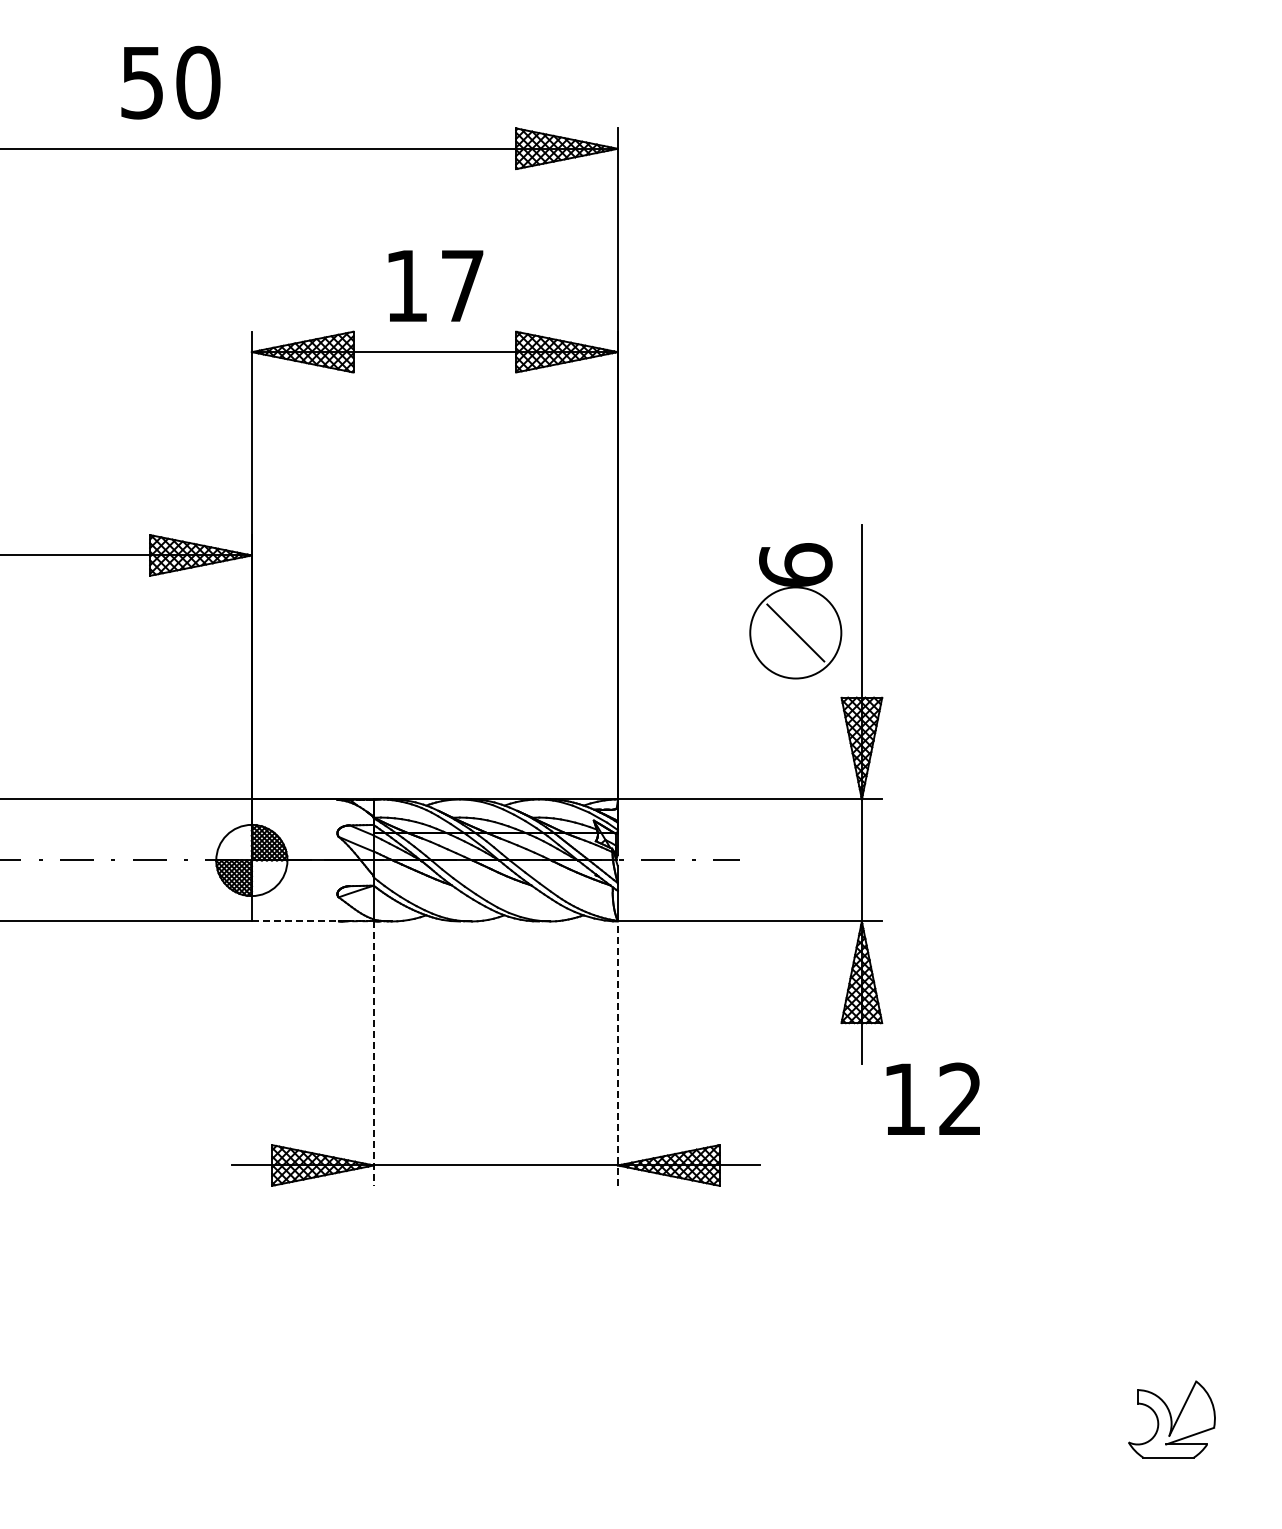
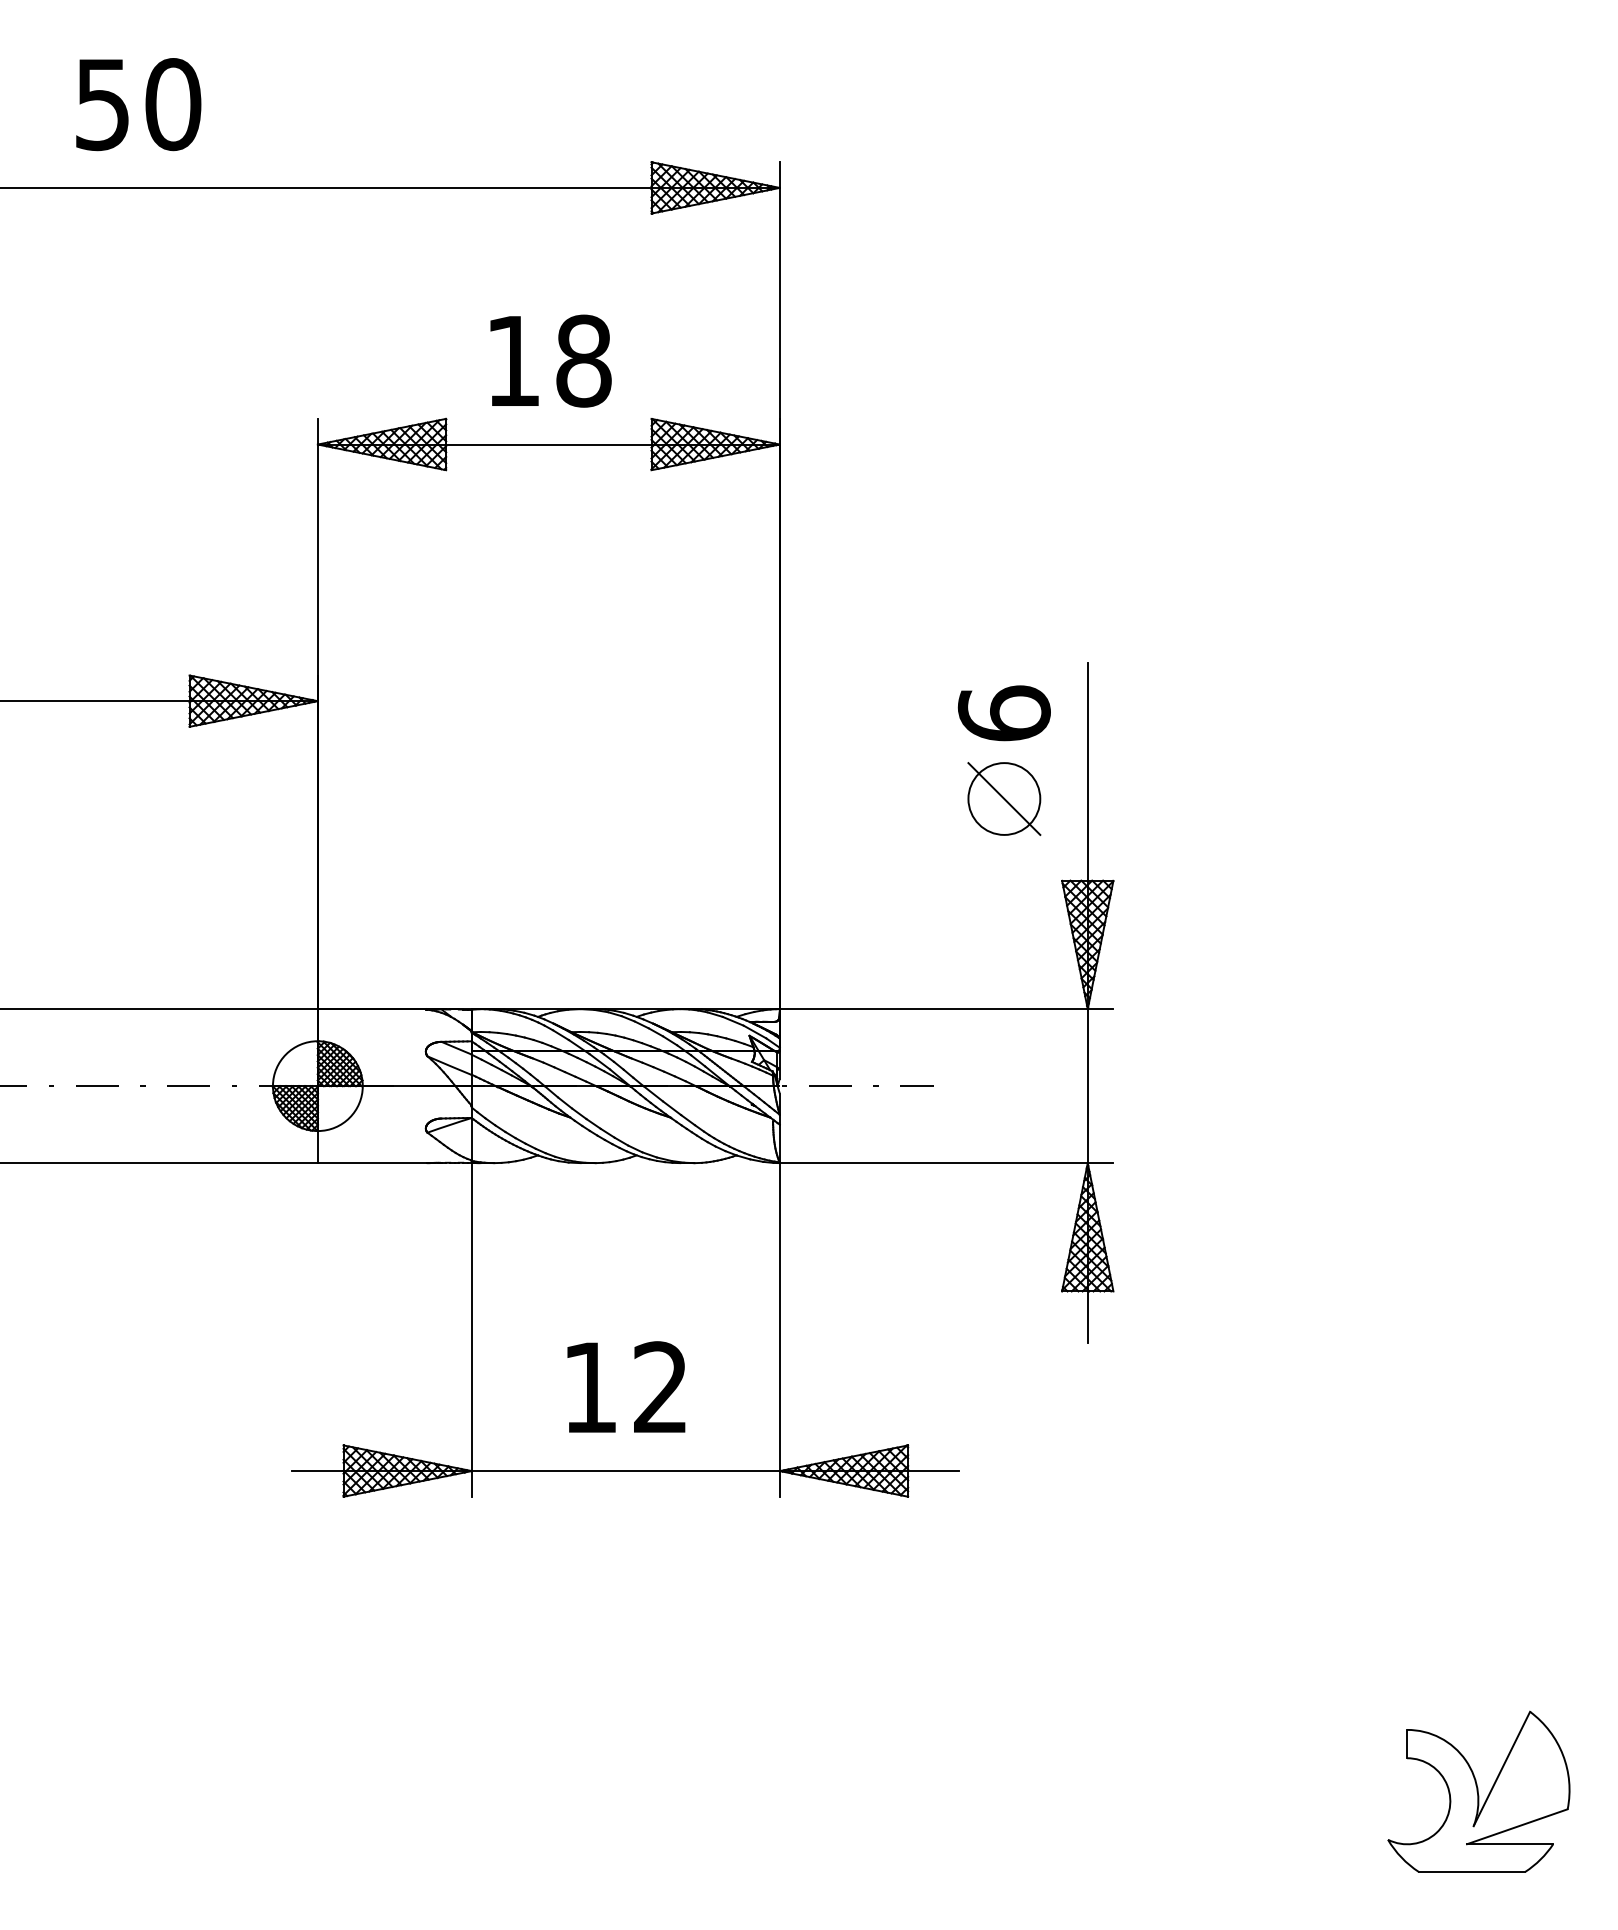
text: (170, 82) -> (138, 104), moved
text: (462, 285) -> (583, 360), 17 -> 18
circle: (795, 632) -> (1003, 798), size x0.62
line: (295, 921) -> (372, 1163), dashed -> solid
line: (617, 1053) -> (779, 1329), dashed -> solid
line: (373, 1054) -> (471, 1331), dashed -> solid
text: (932, 1098) -> (625, 1386), moved
part: (1171, 1419) -> (1478, 1791), size x1.67

